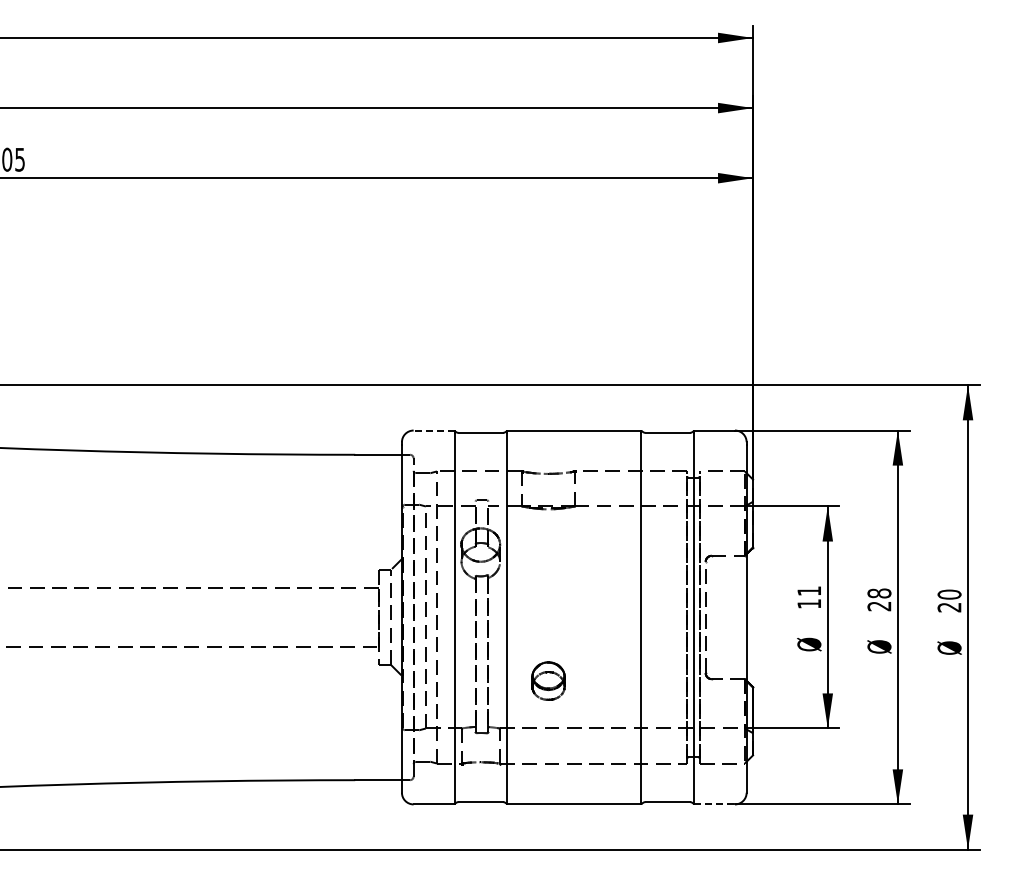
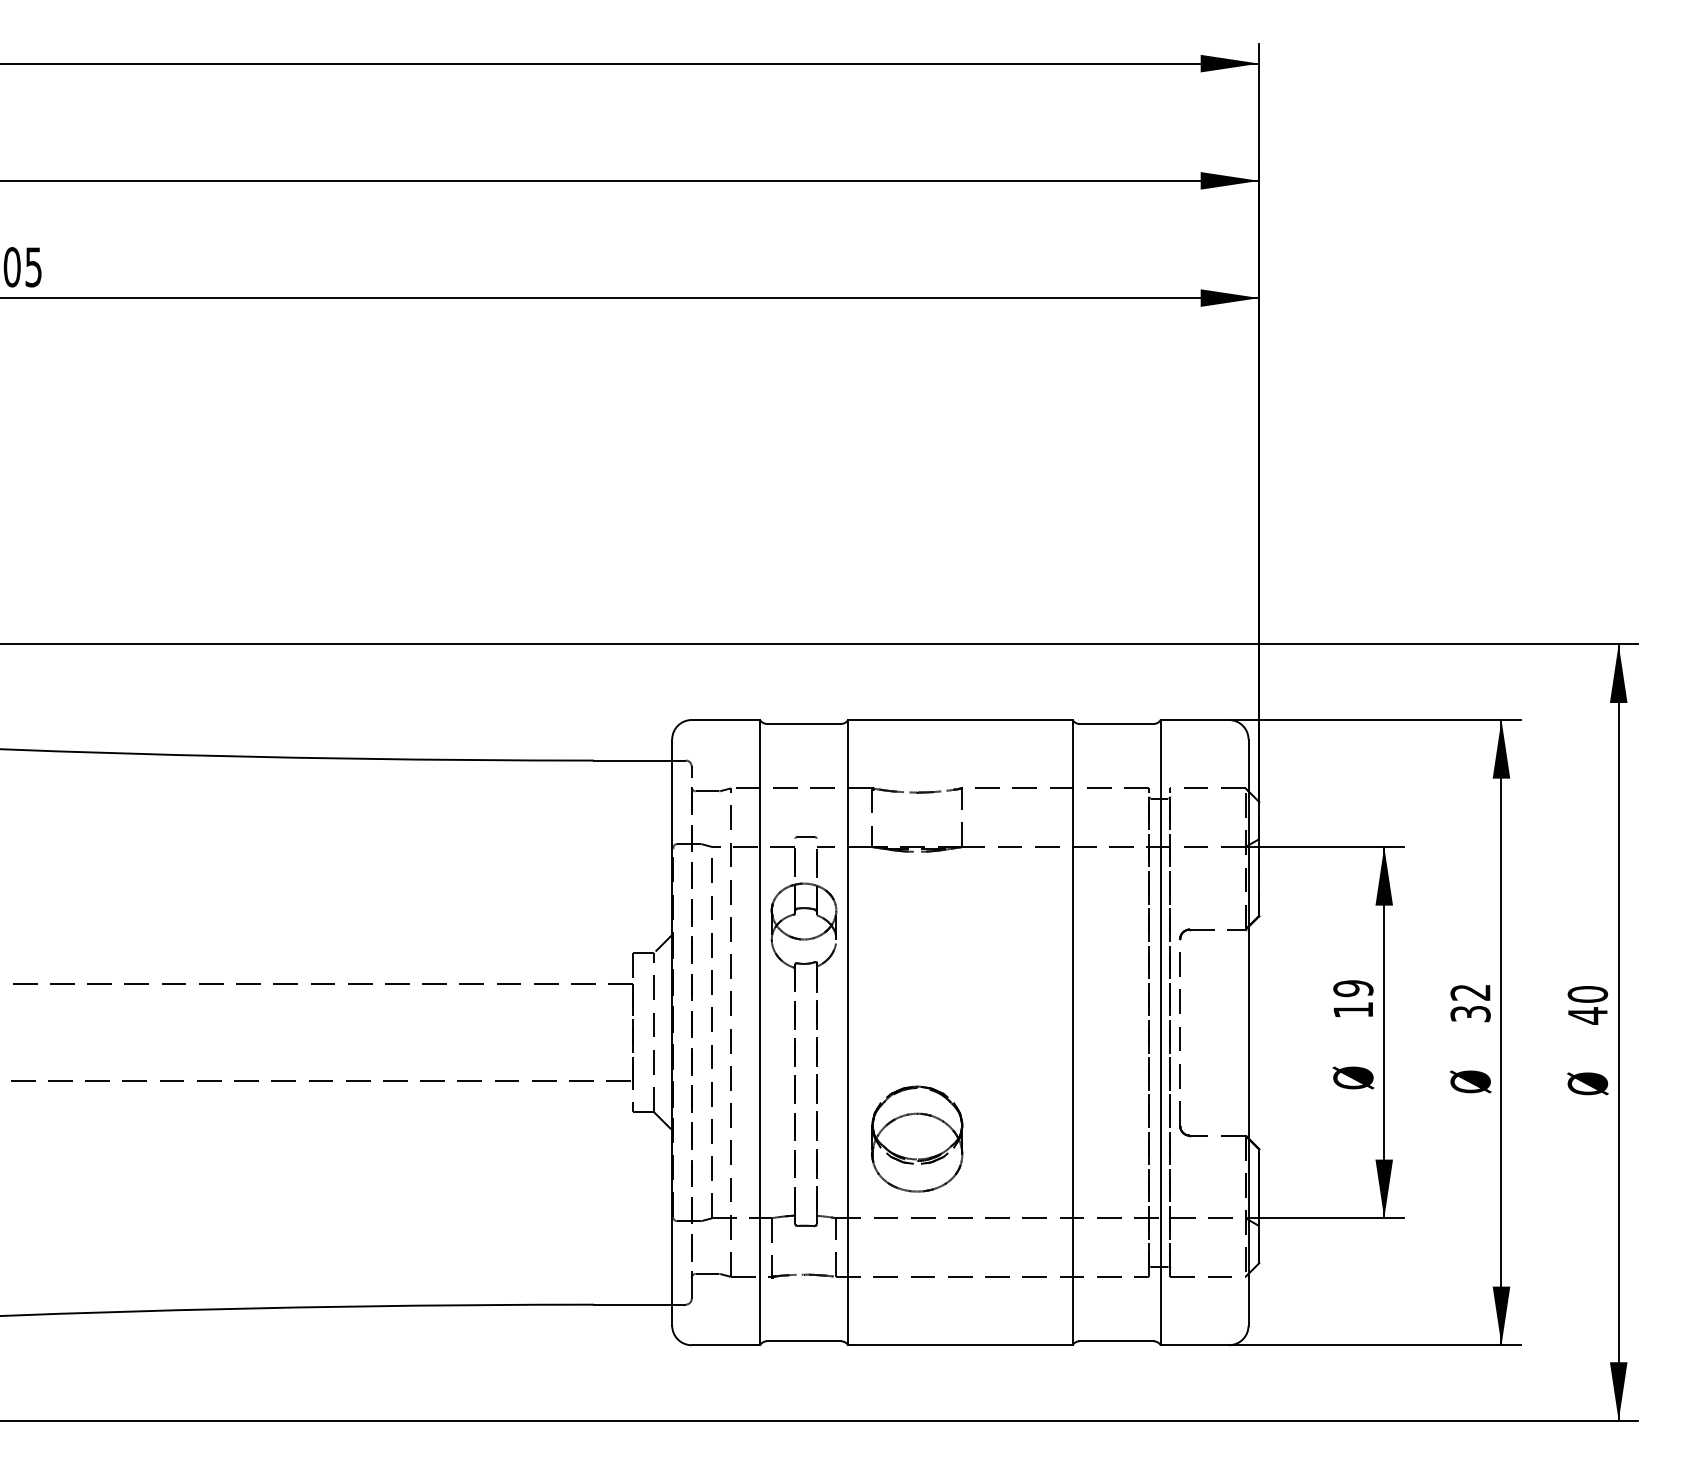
line: (433, 430) -> (724, 719), dashed -> solid
text: (809, 591) -> (1353, 989), 11 -> 19
text: (879, 599) -> (1470, 1002), 28 -> 32
text: (949, 607) -> (1587, 1015), 20 -> 40
part: (548, 680) -> (917, 1137), size x1.67
line: (715, 804) -> (1196, 1345), dashed -> solid

